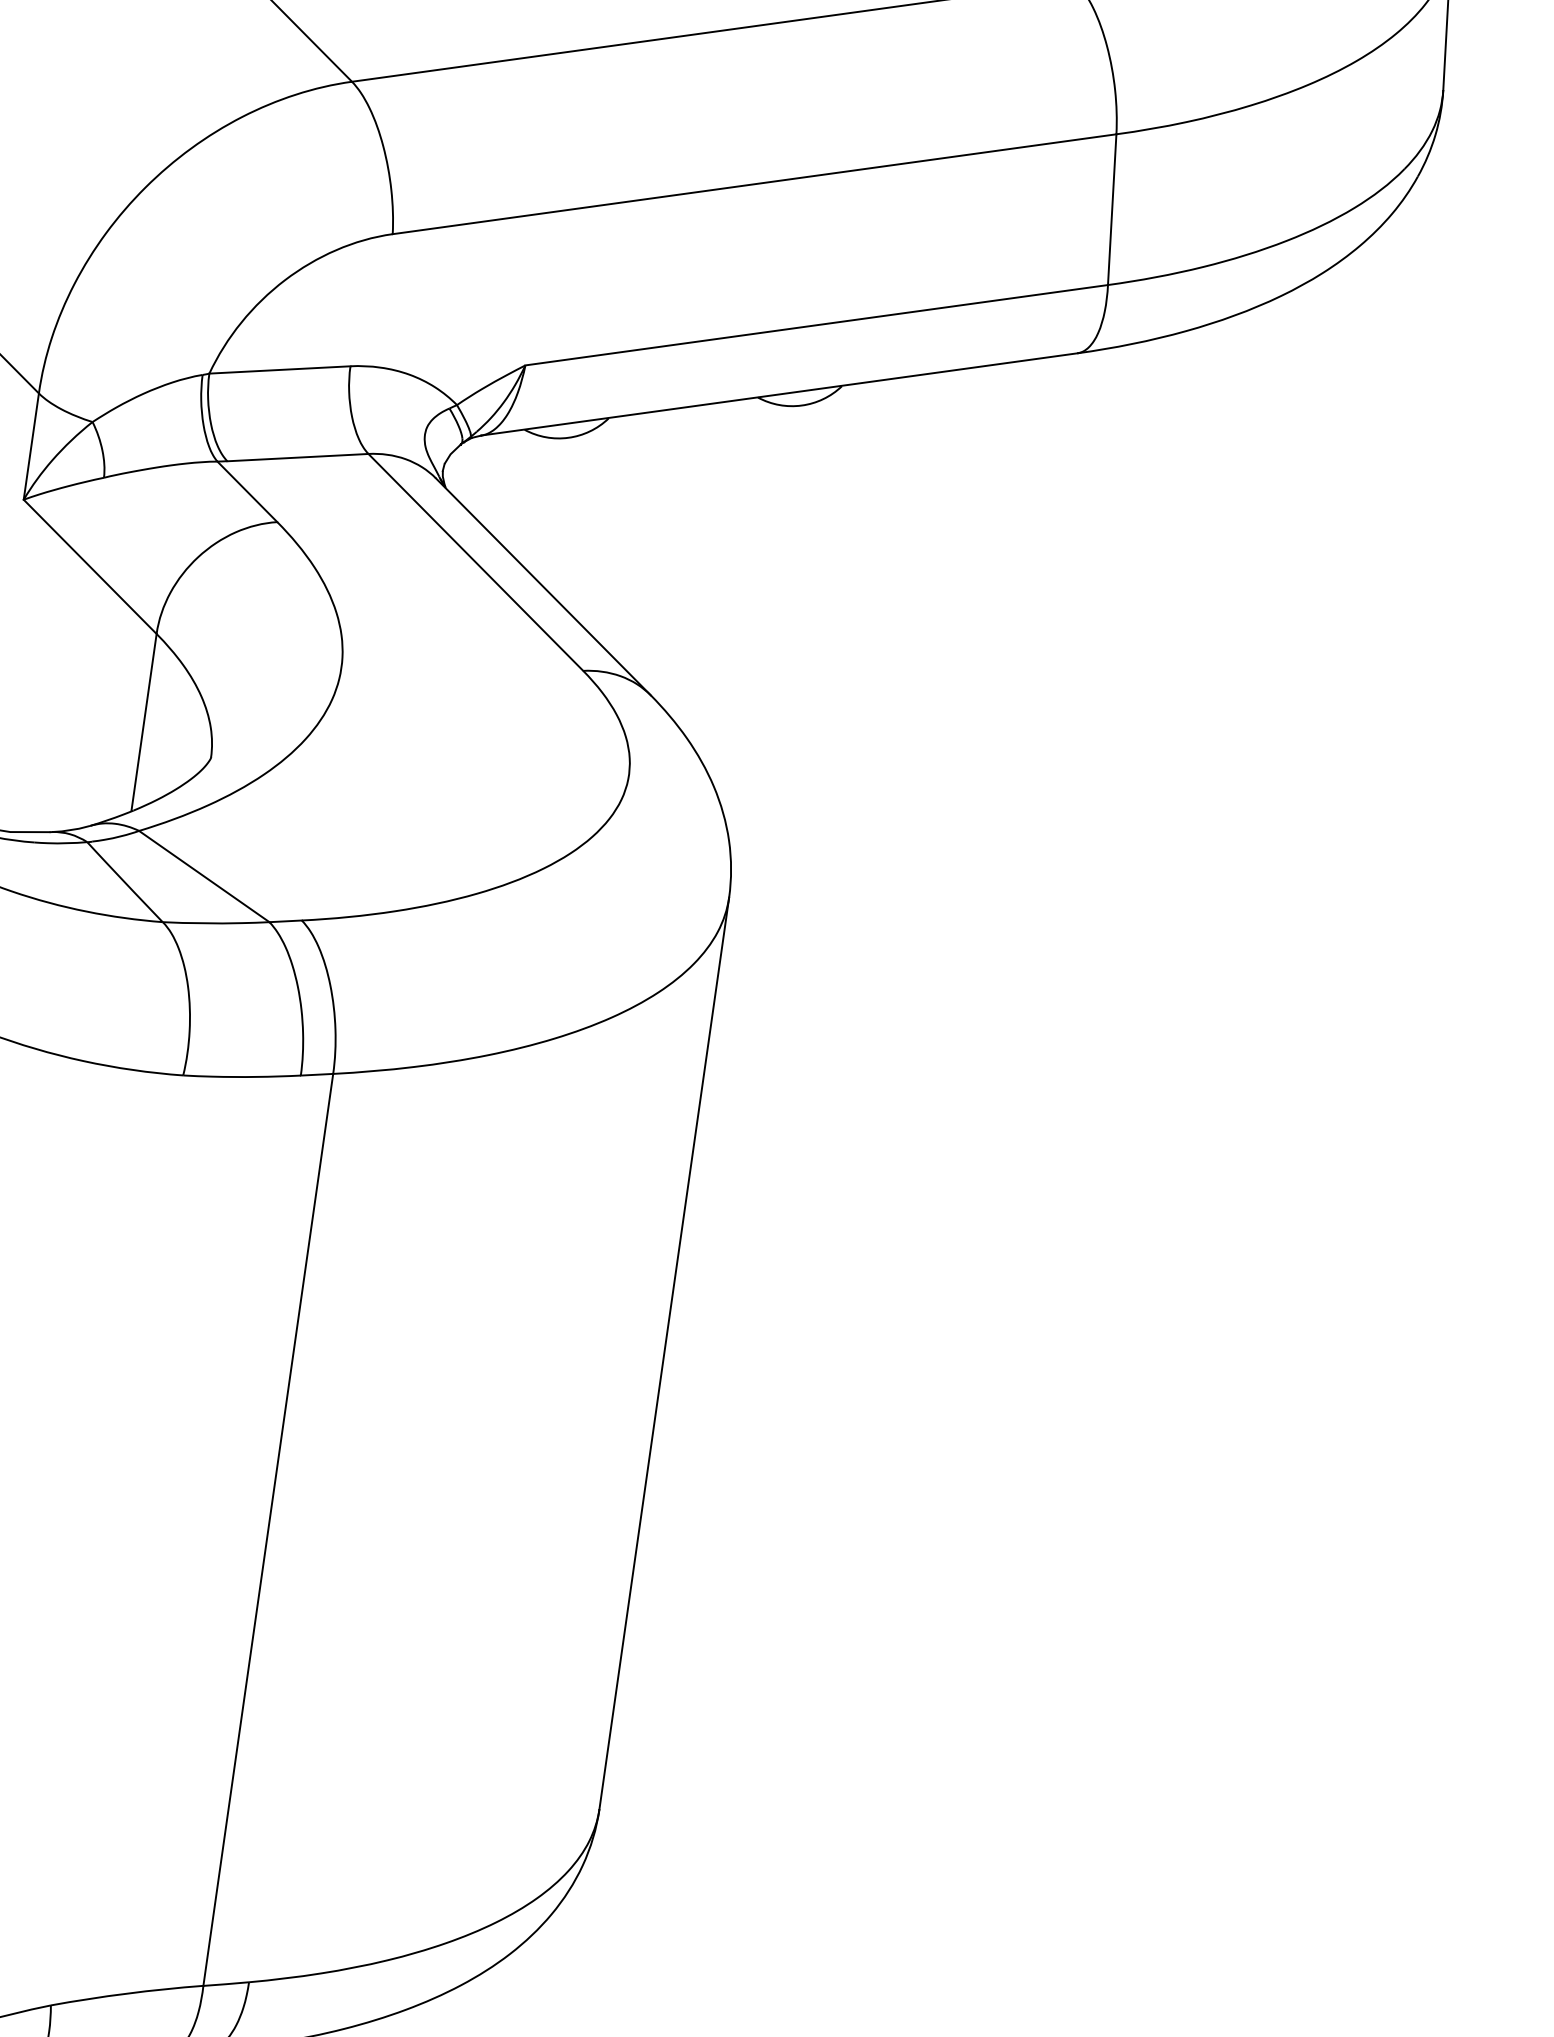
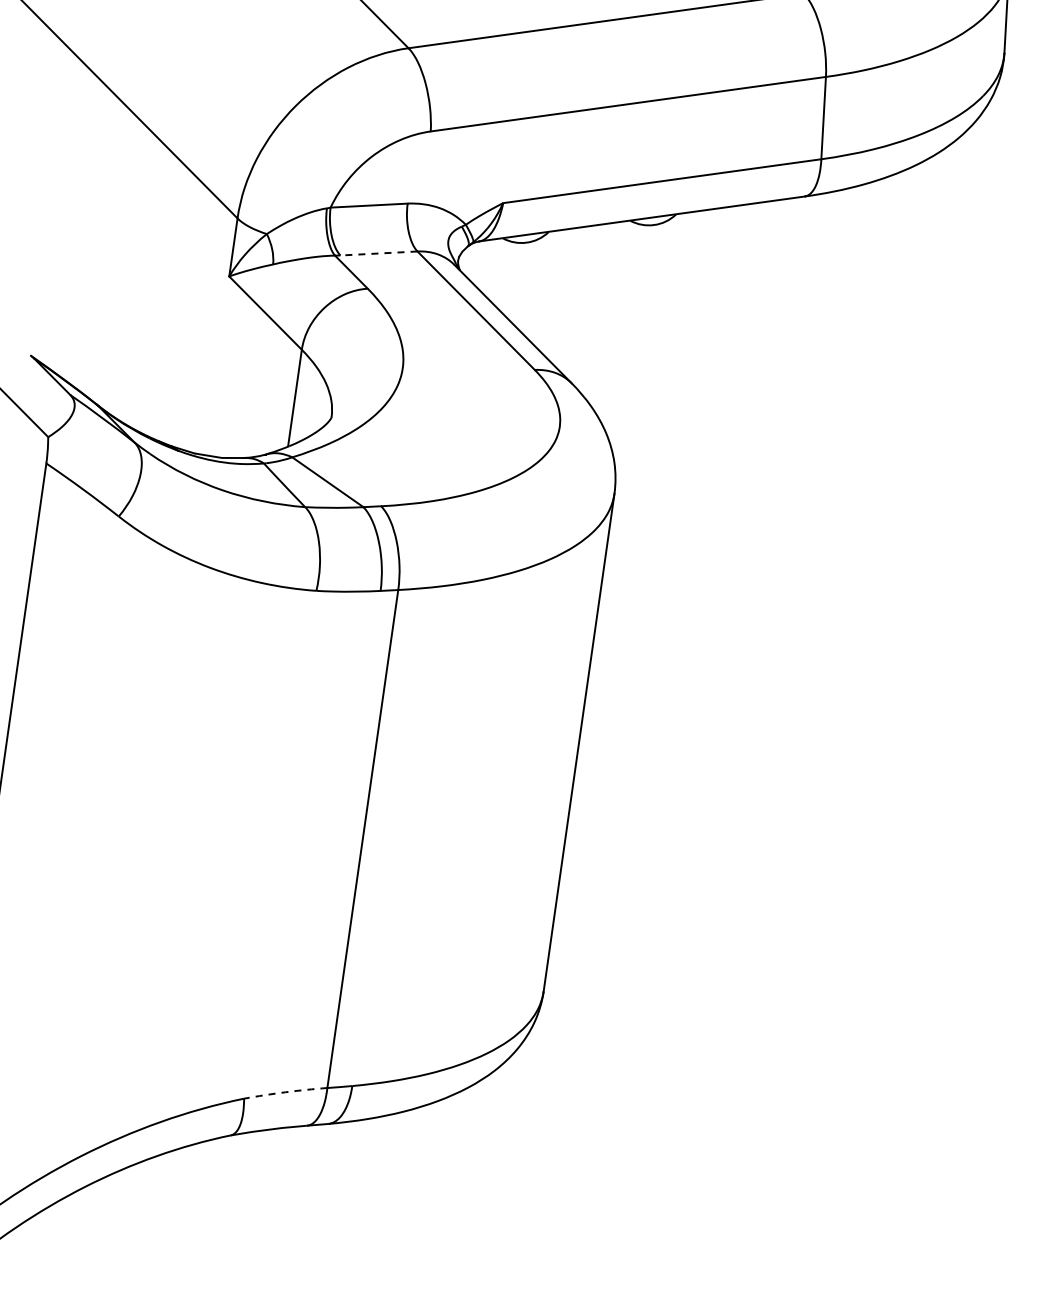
line: (296, 457) -> (378, 253), solid -> dashed
arc: (126, 1994) -> (285, 1092), solid -> dashed

